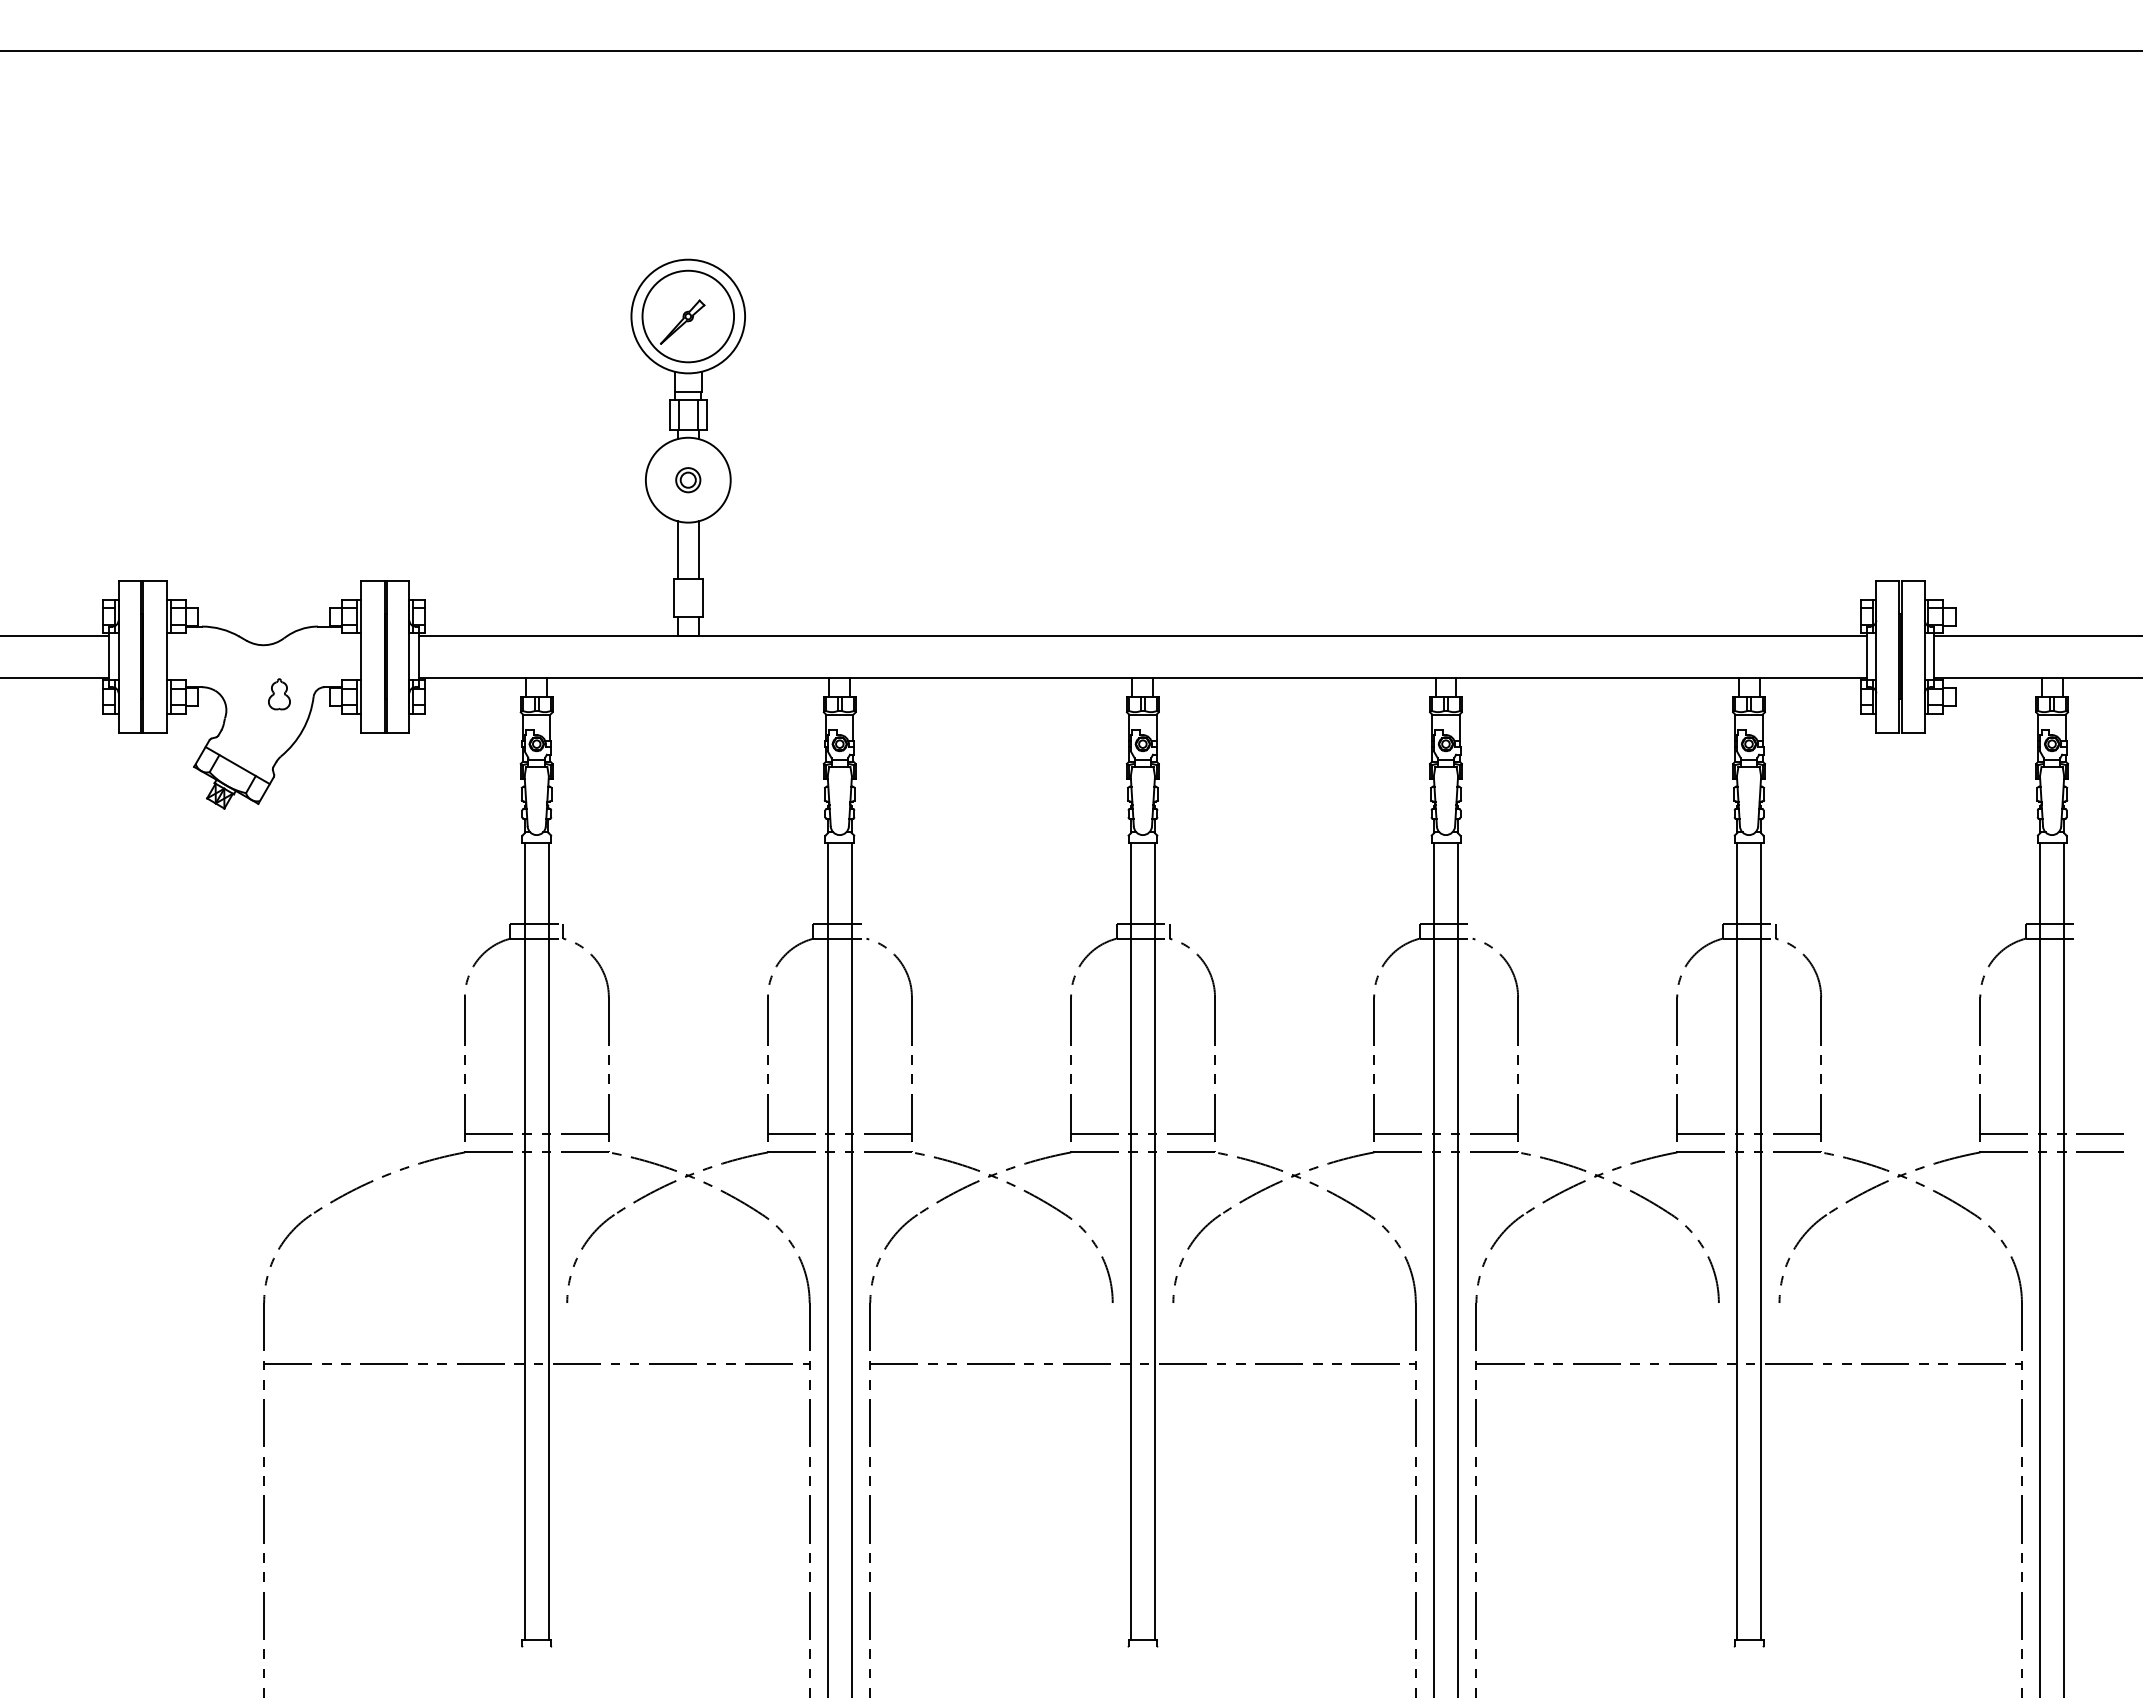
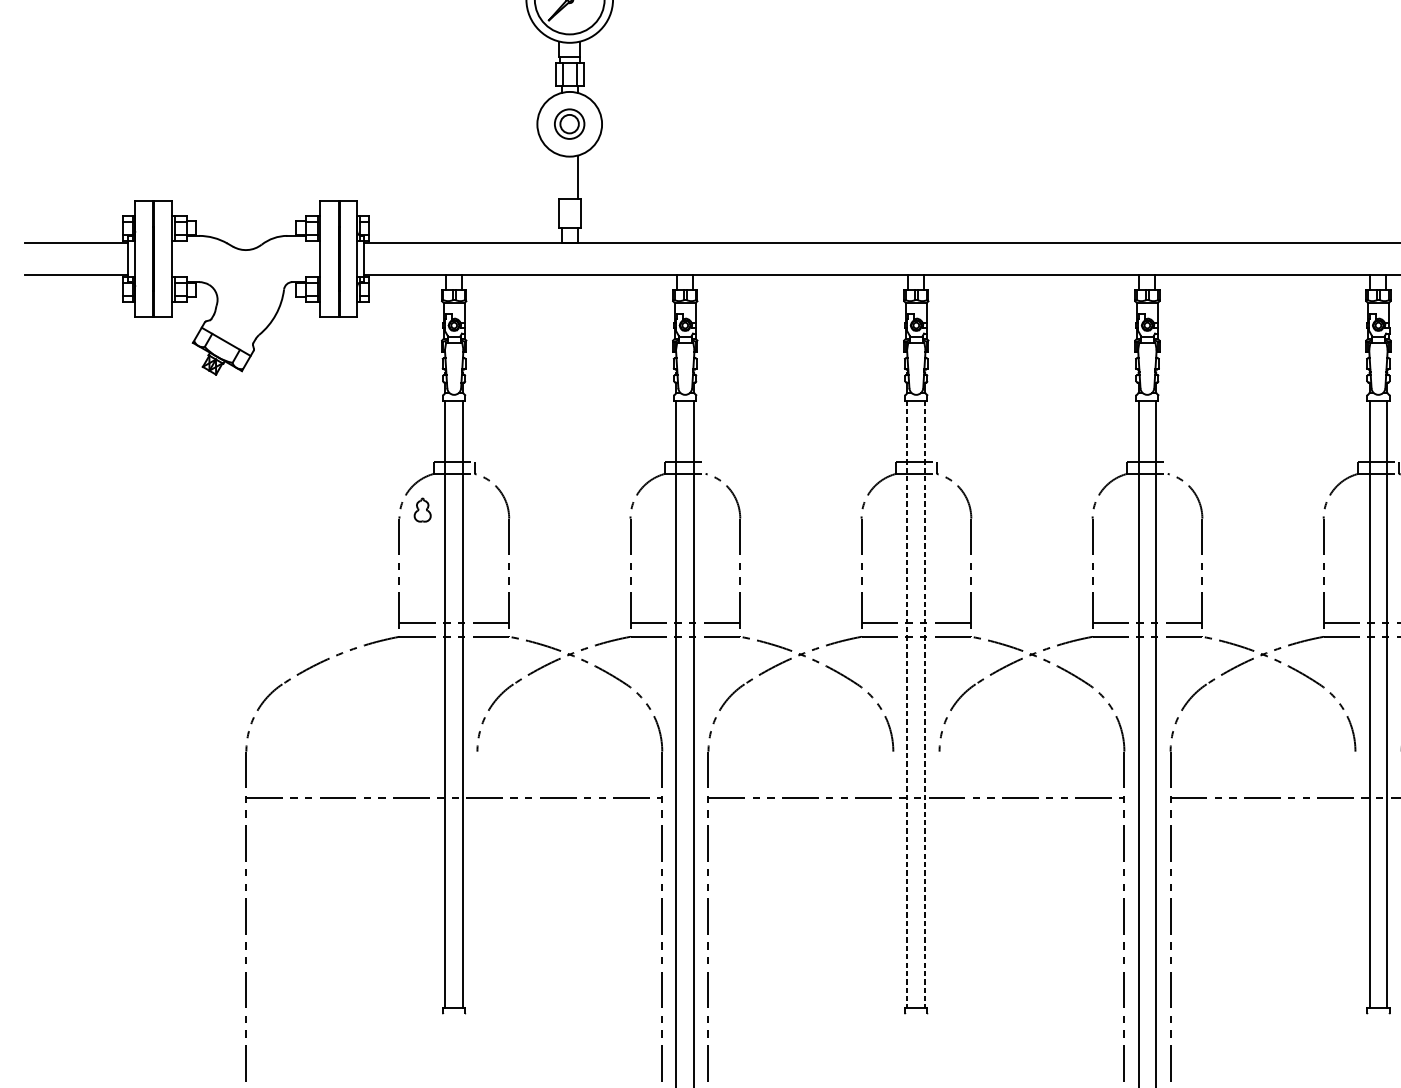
part: (688, 480) -> (569, 124), size x1.6
line: (677, 549) -> (561, 177), removed
part: (279, 694) -> (422, 510), moved
line: (1131, 1241) -> (907, 704), solid -> dashed
line: (1154, 1241) -> (925, 704), solid -> dashed

